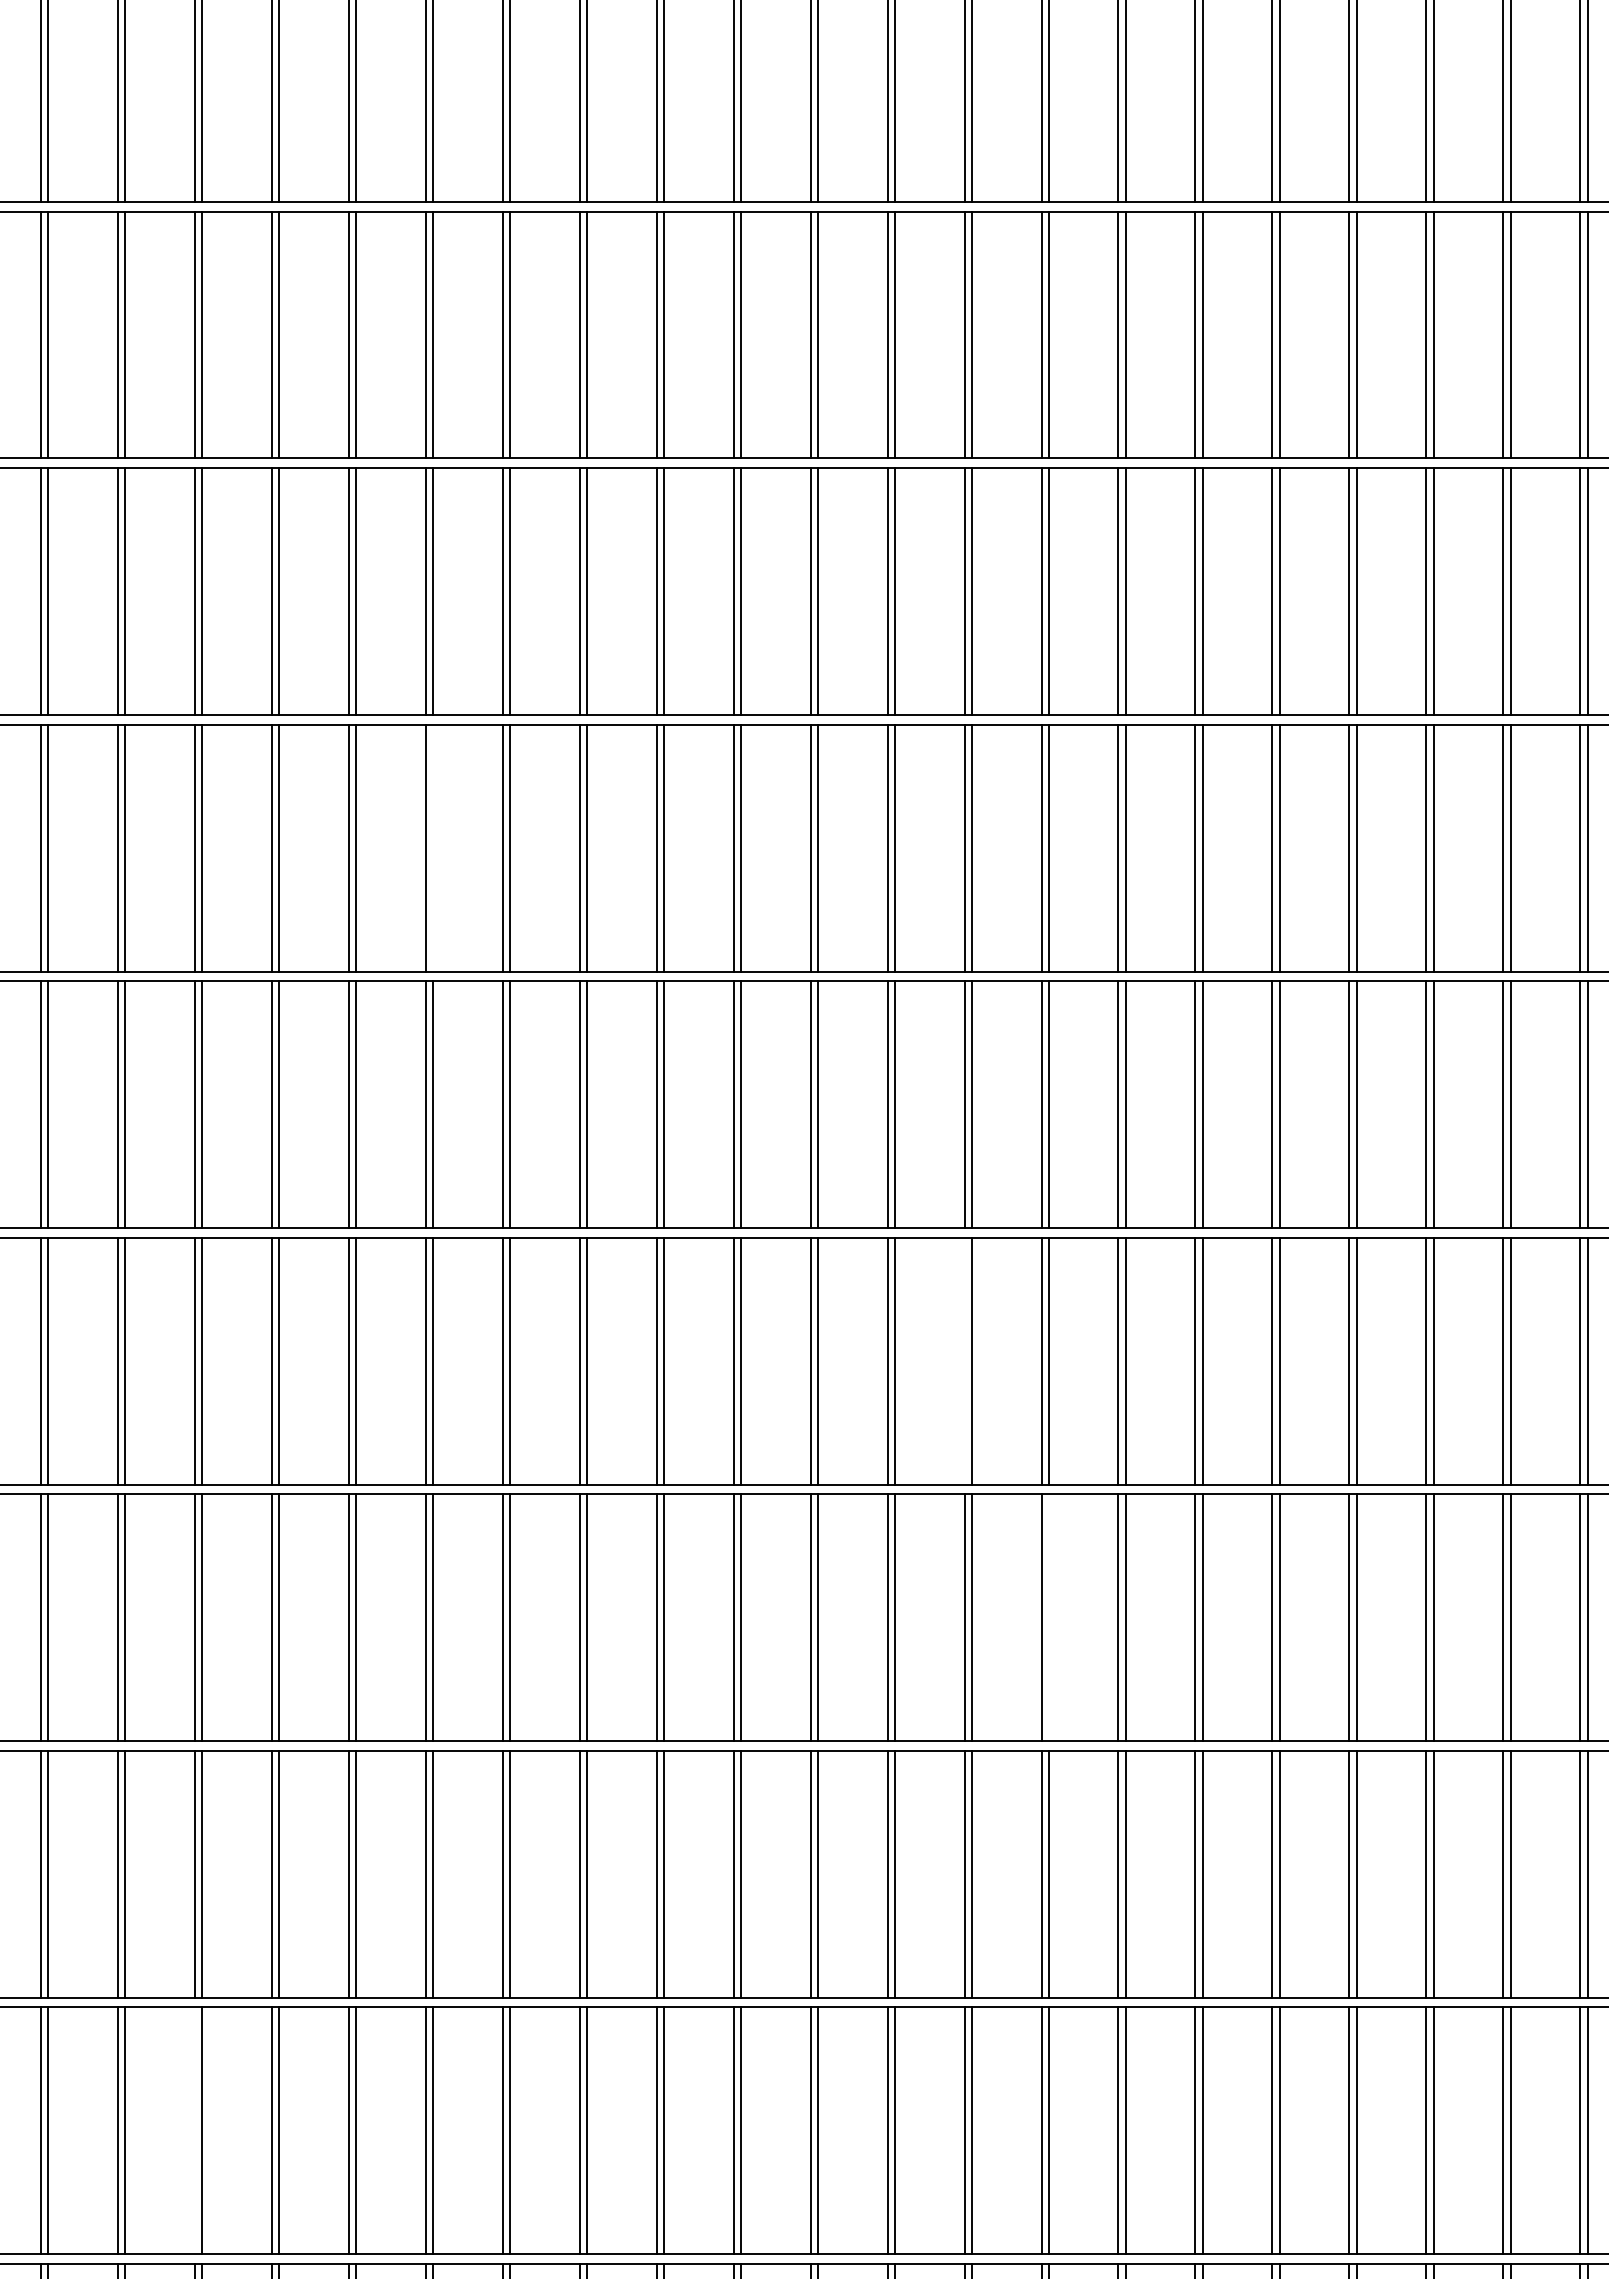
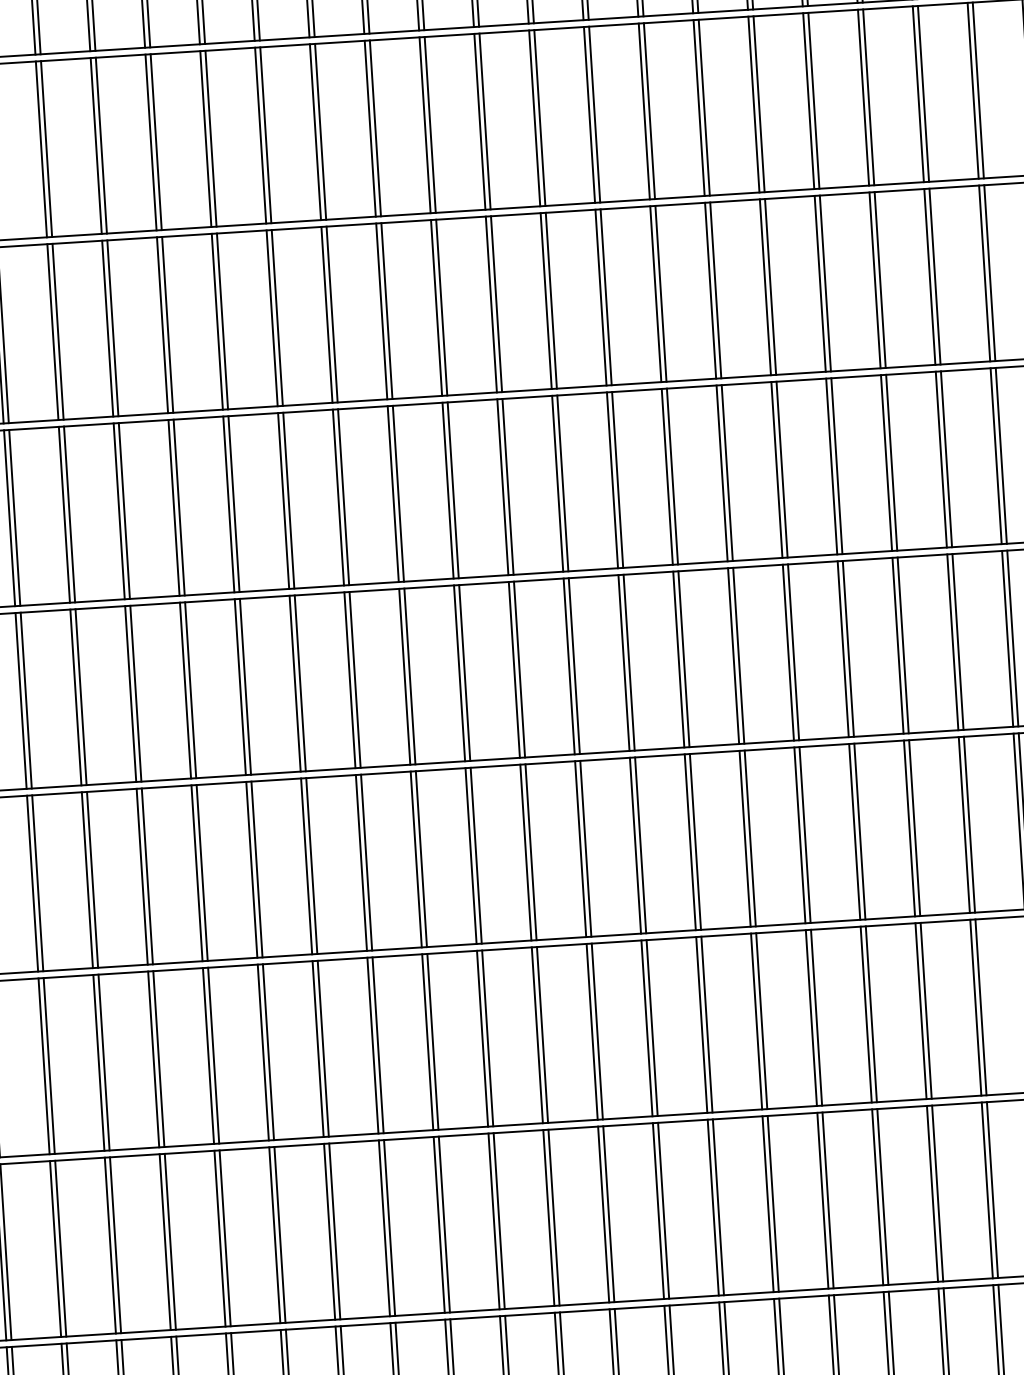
line: (433, 847) -> (332, 314), added
line: (964, 1360) -> (733, 655), added
line: (1048, 1617) -> (804, 834), added
line: (194, 2130) -> (219, 1238), added

